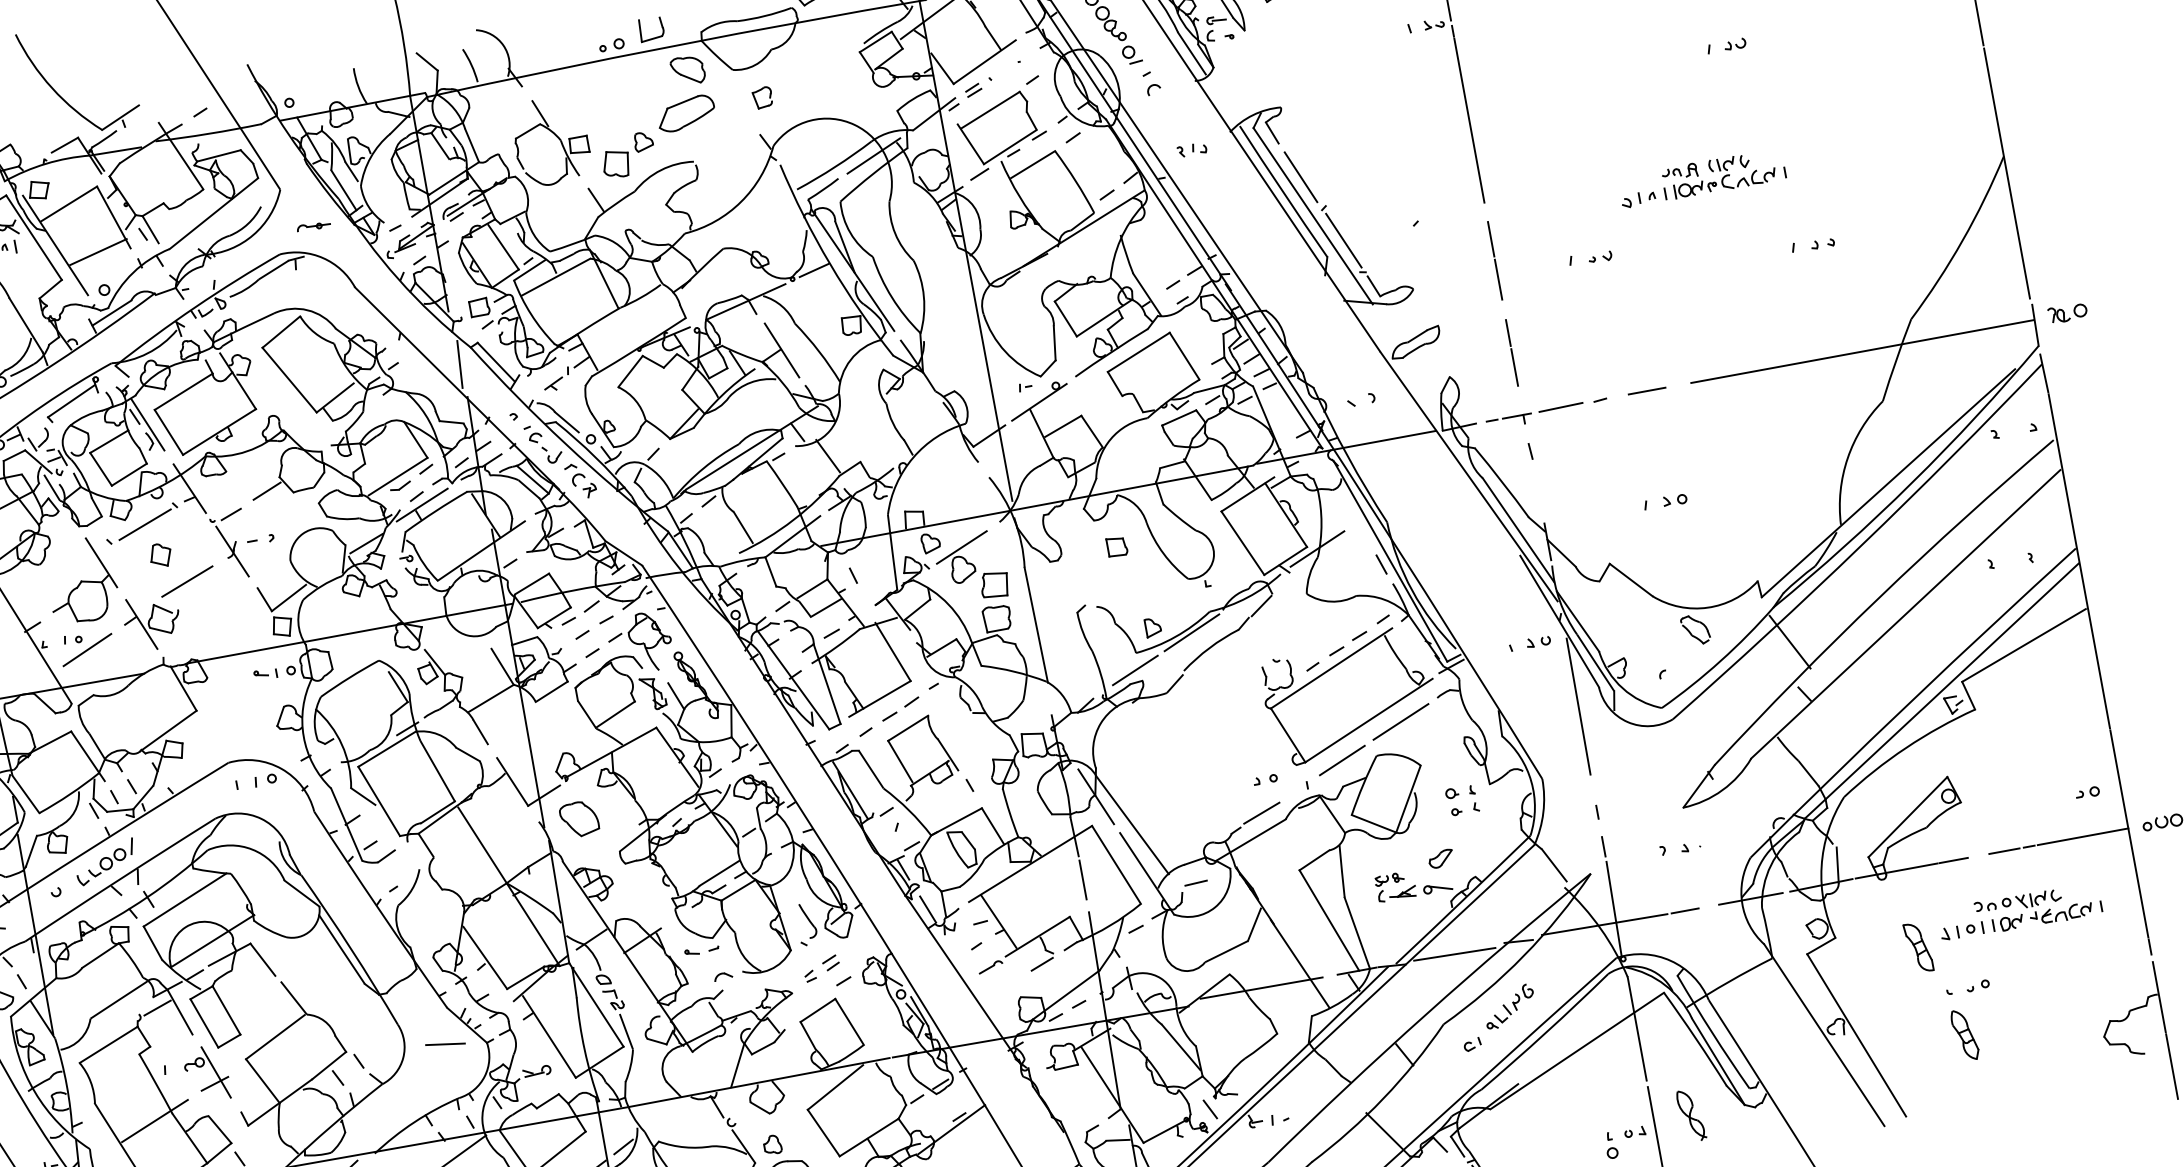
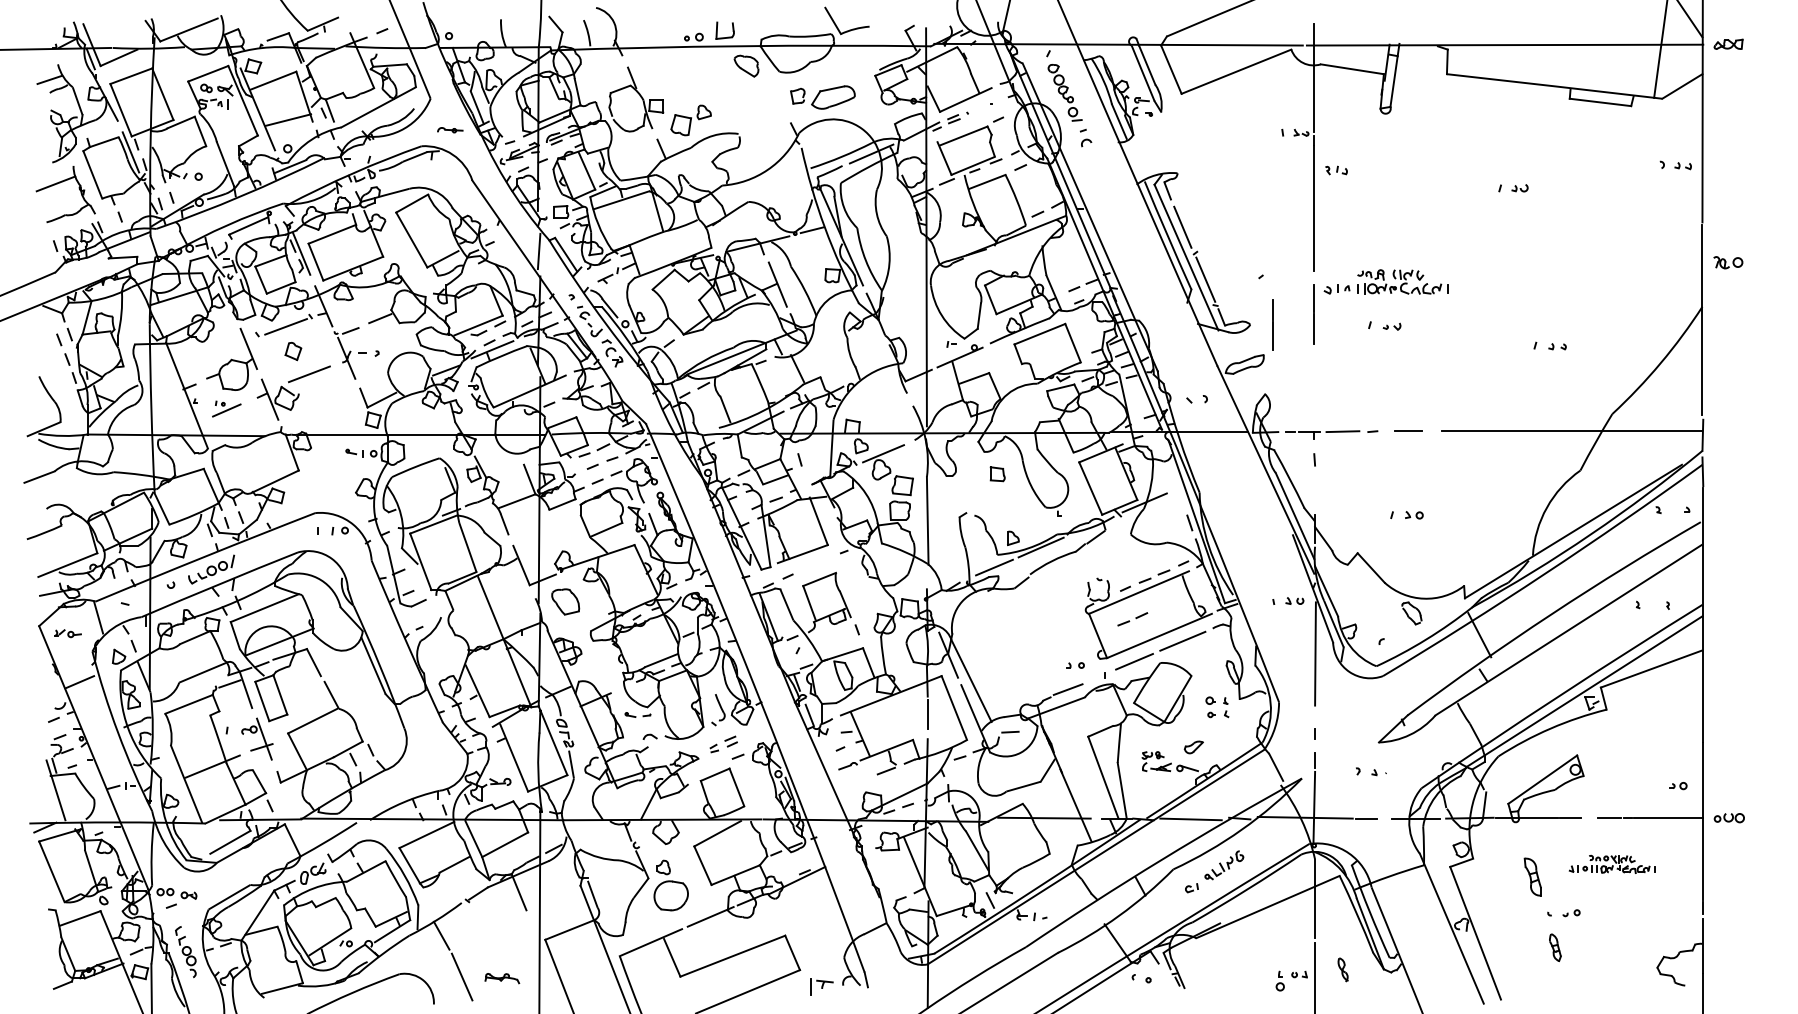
part: (686, 113) -> (833, 97), moved
part: (1192, 149) -> (1336, 170), moved
part: (1700, 177) -> (1385, 281), moved
part: (2068, 312) -> (1728, 262), moved
line: (1510, 352) -> (1272, 324), moved
part: (86, 646) -> (226, 408), size x0.7
part: (900, 709) -> (1132, 619), moved
part: (2018, 912) -> (1611, 864), size x0.7
part: (1965, 1034) -> (1555, 947), size x0.7
line: (445, 1044) -> (436, 749), removed
part: (1691, 1114) -> (1343, 969), size x0.6

